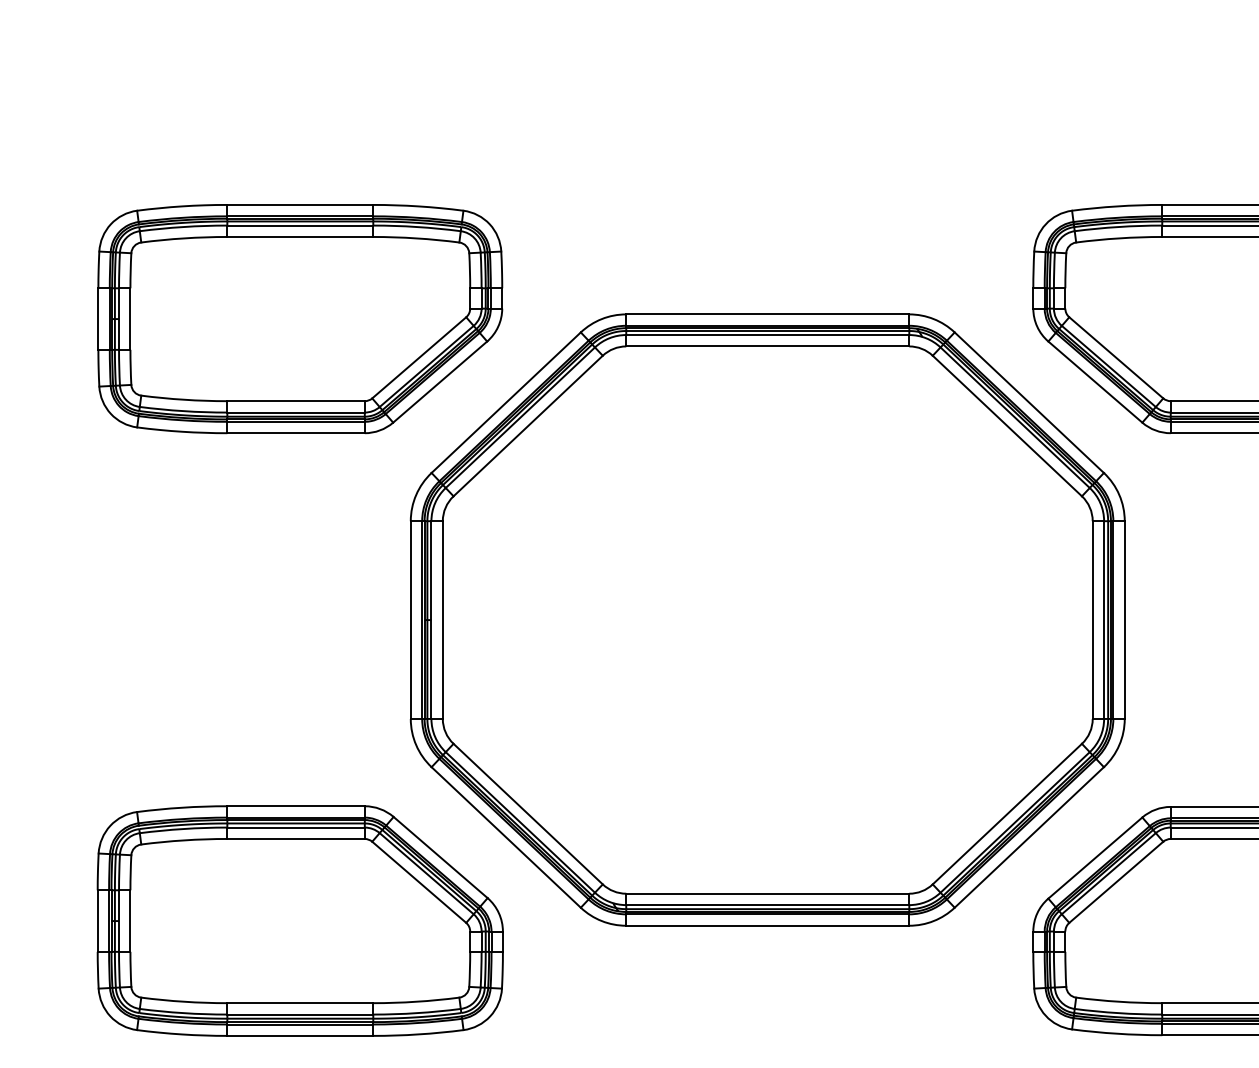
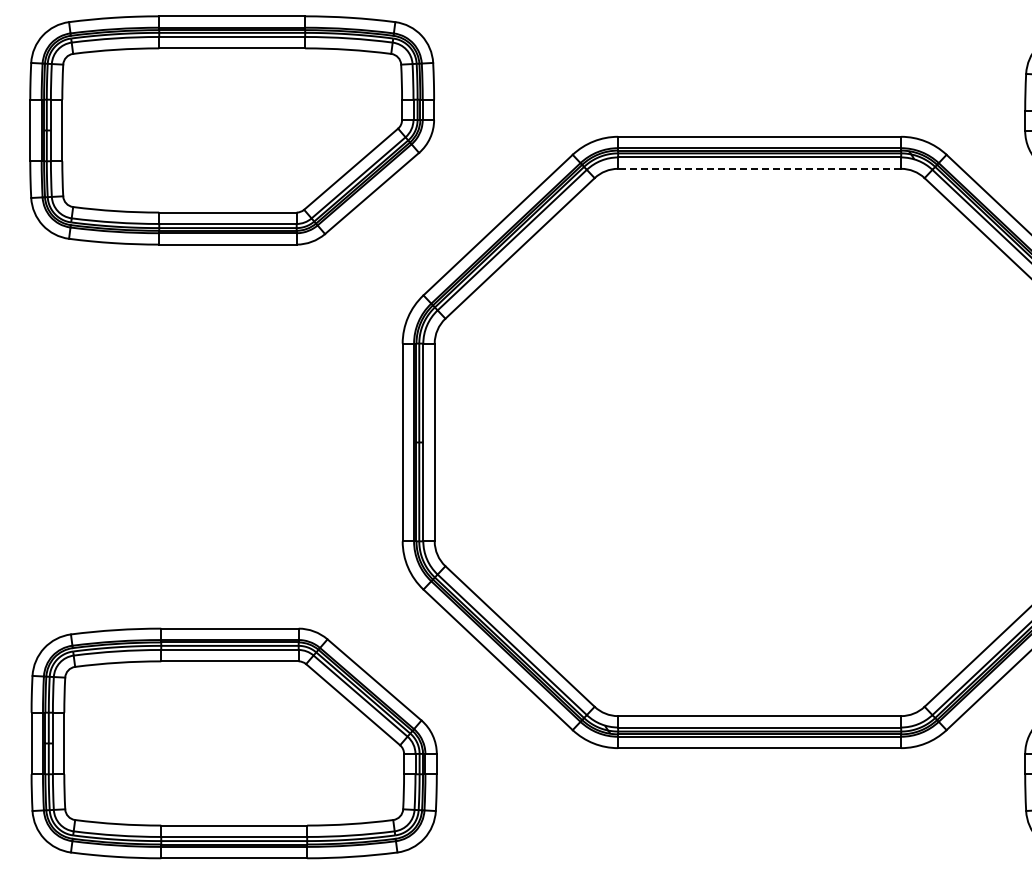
part: (300, 319) -> (232, 130), moved
line: (767, 346) -> (759, 168), solid -> dashed
part: (299, 920) -> (233, 742), moved

